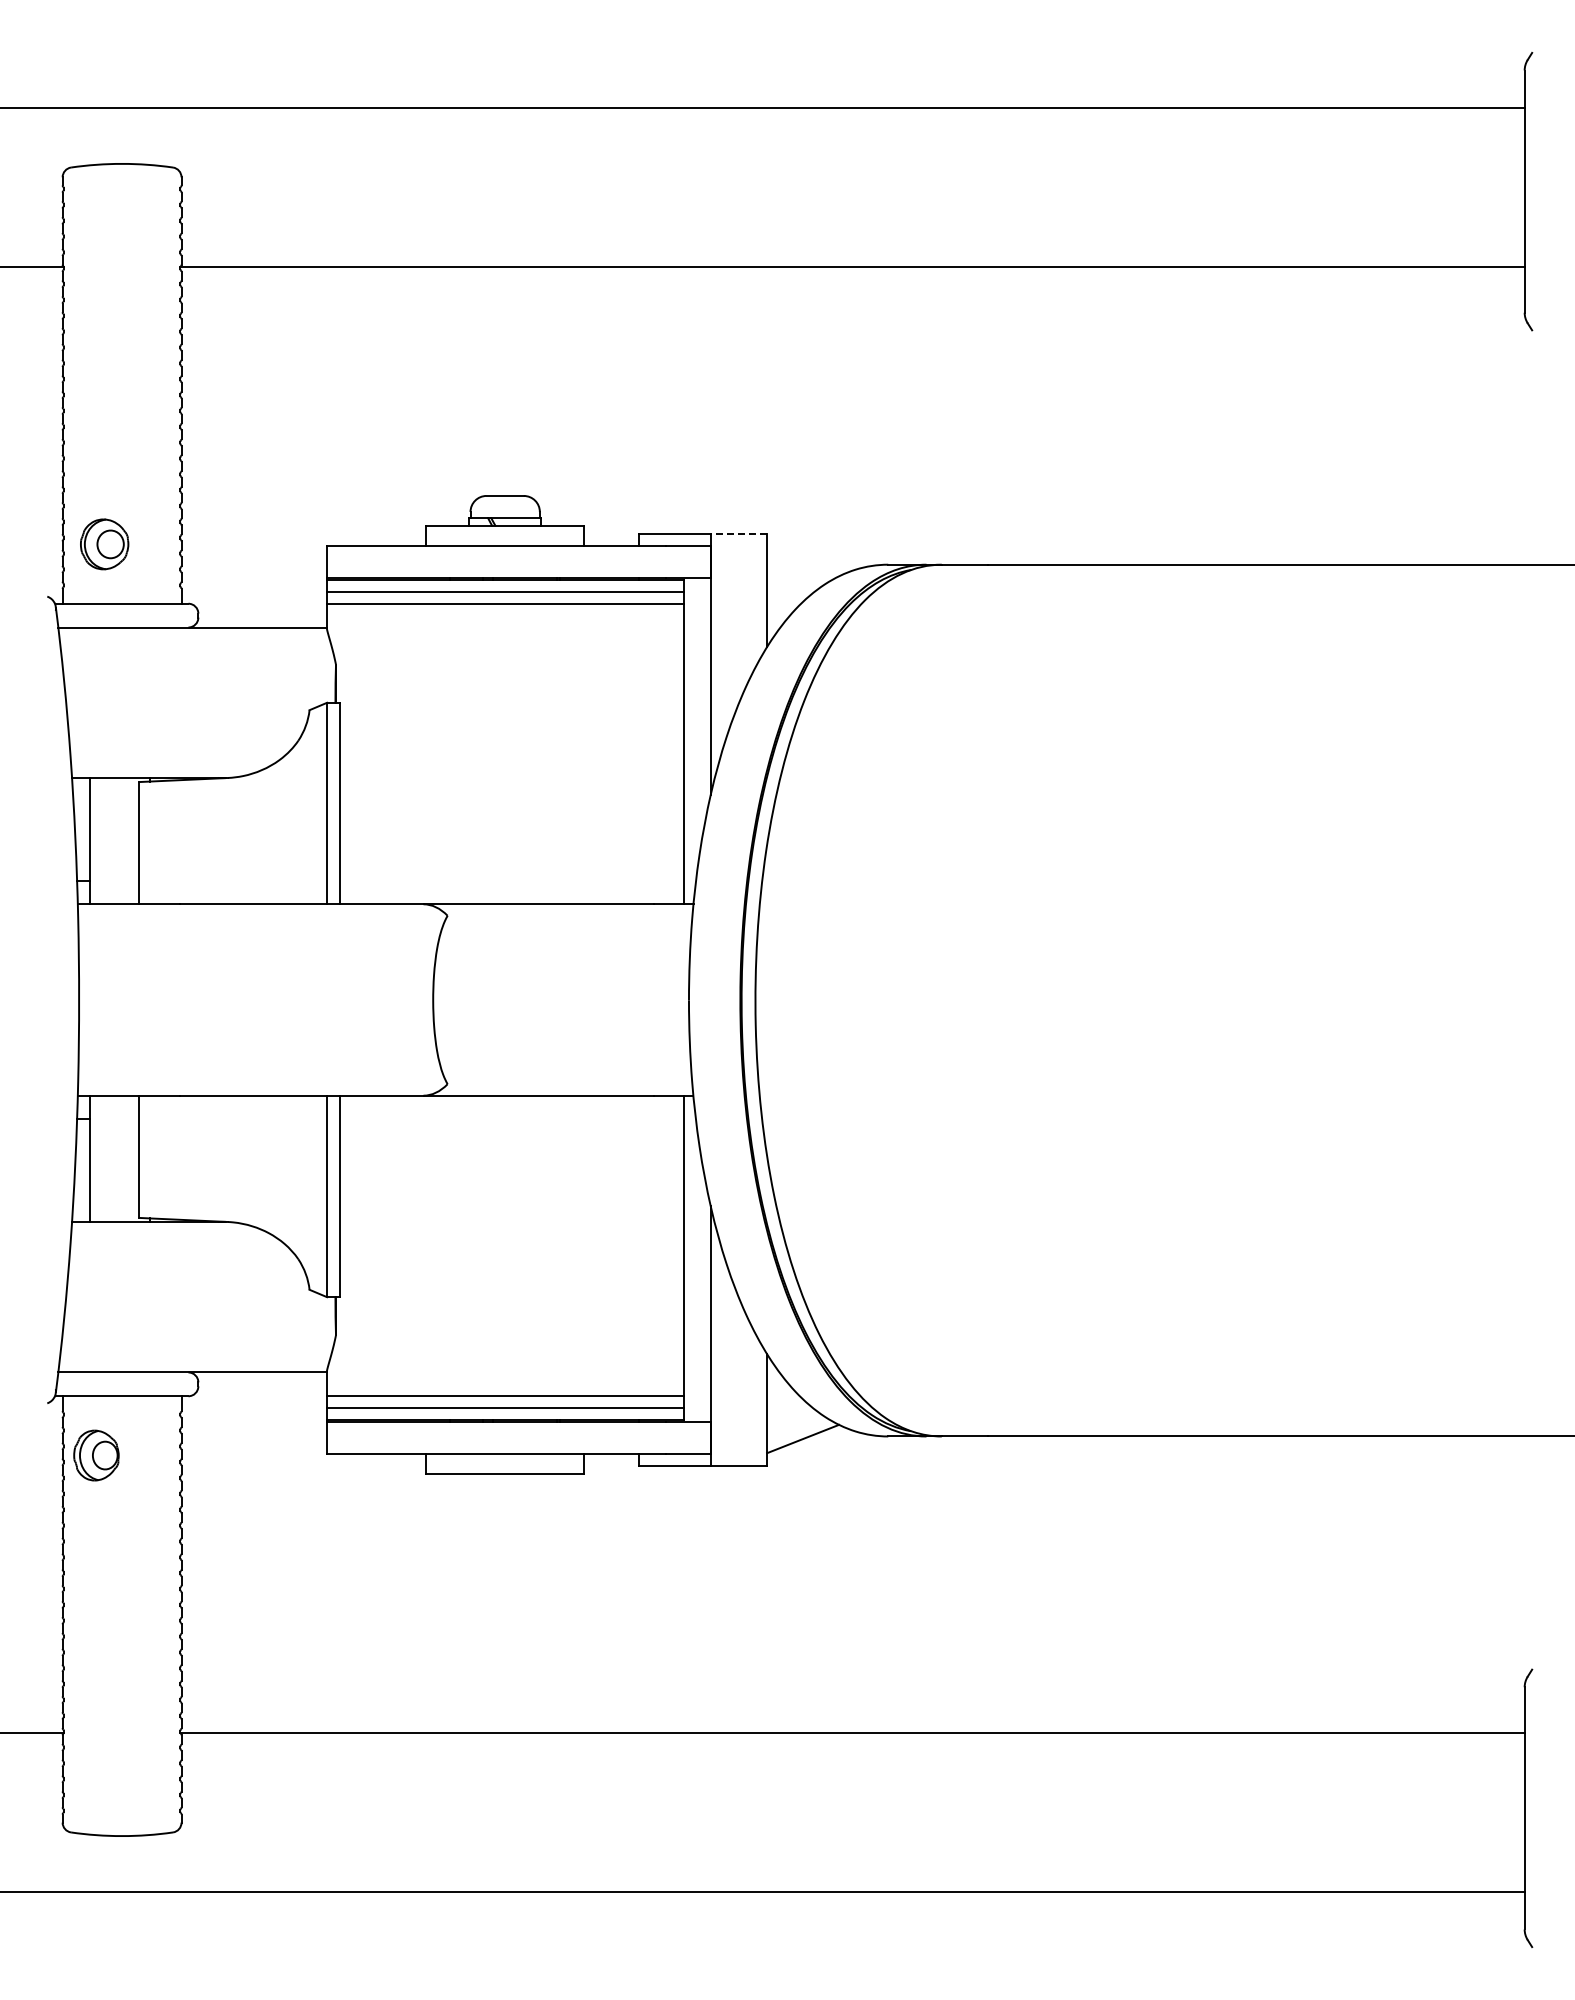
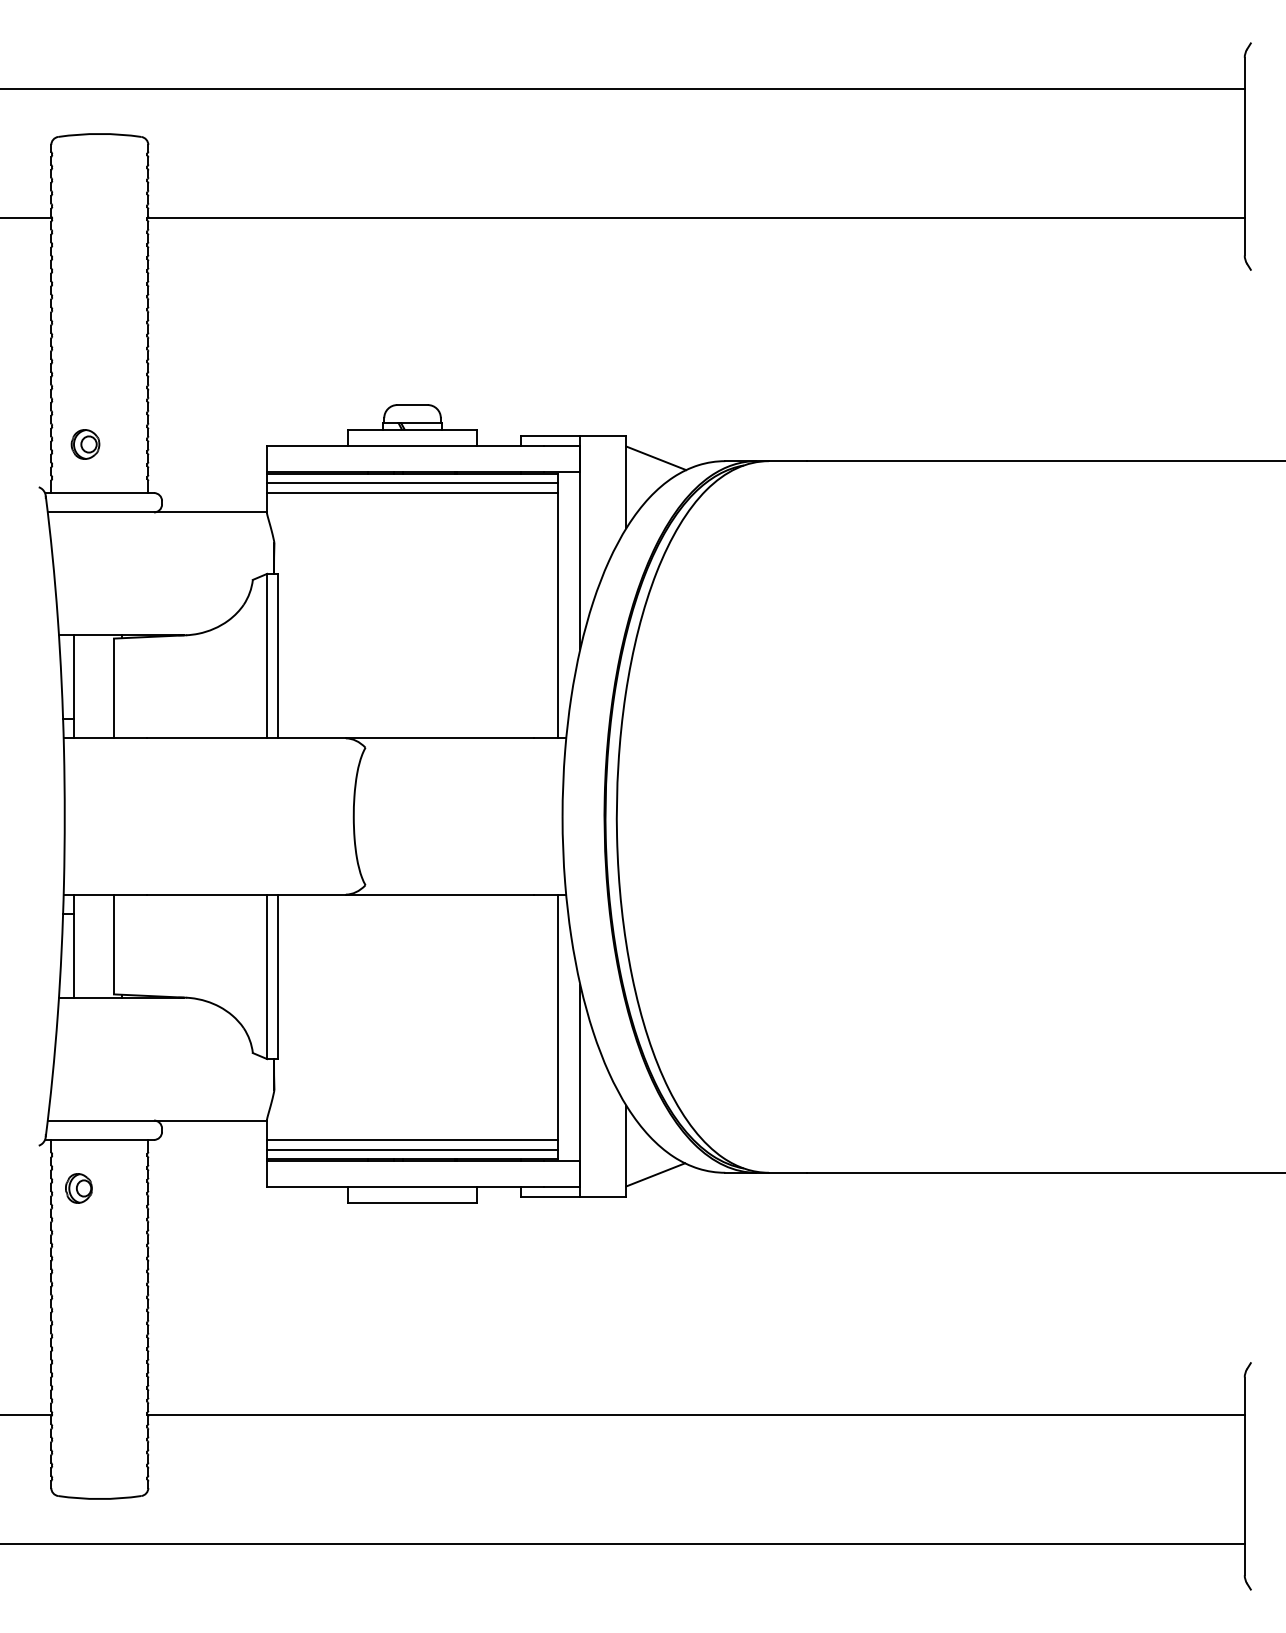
line: (738, 534) -> (603, 436), dashed -> solid
part: (104, 543) -> (85, 443), size x0.71
line: (803, 560) -> (656, 457), added
part: (96, 1455) -> (78, 1188), size x0.71

